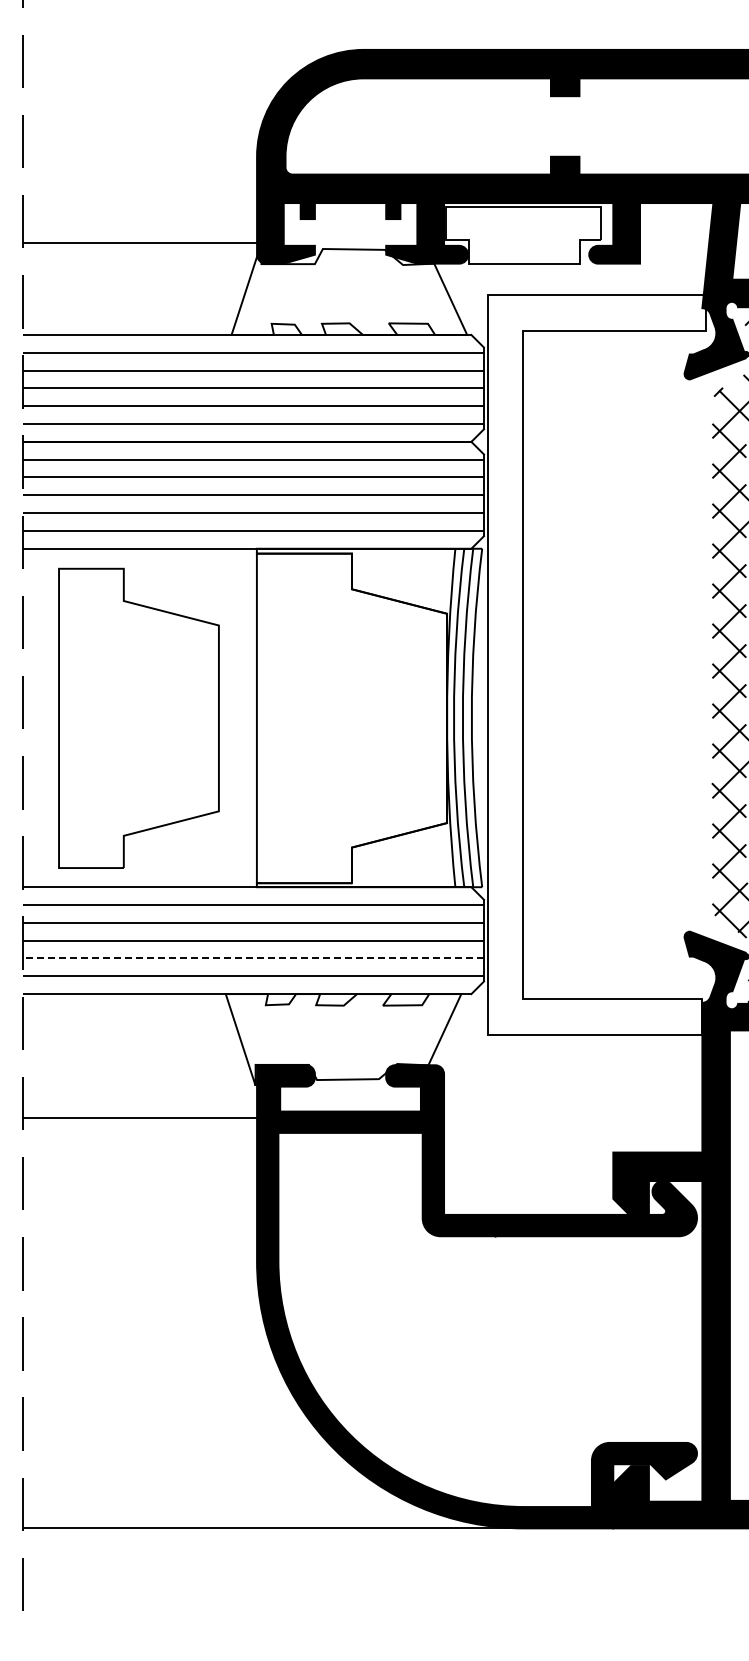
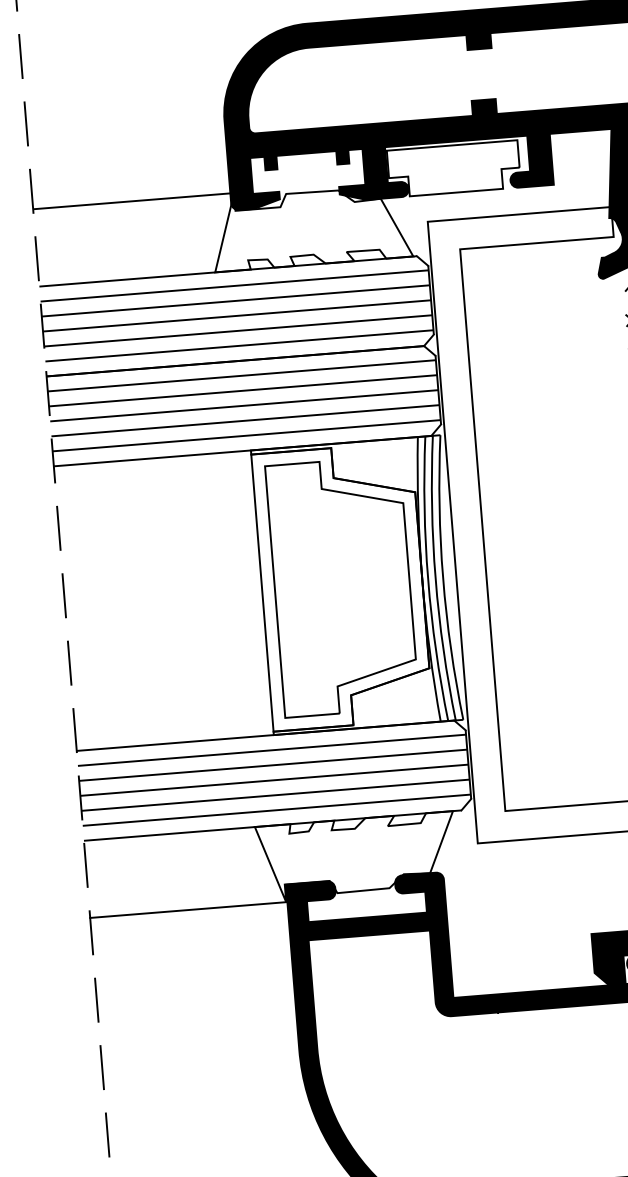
part: (138, 717) -> (341, 585), moved
line: (253, 958) -> (275, 795), dashed -> solid
line: (138, 1117) -> (187, 909), moved

